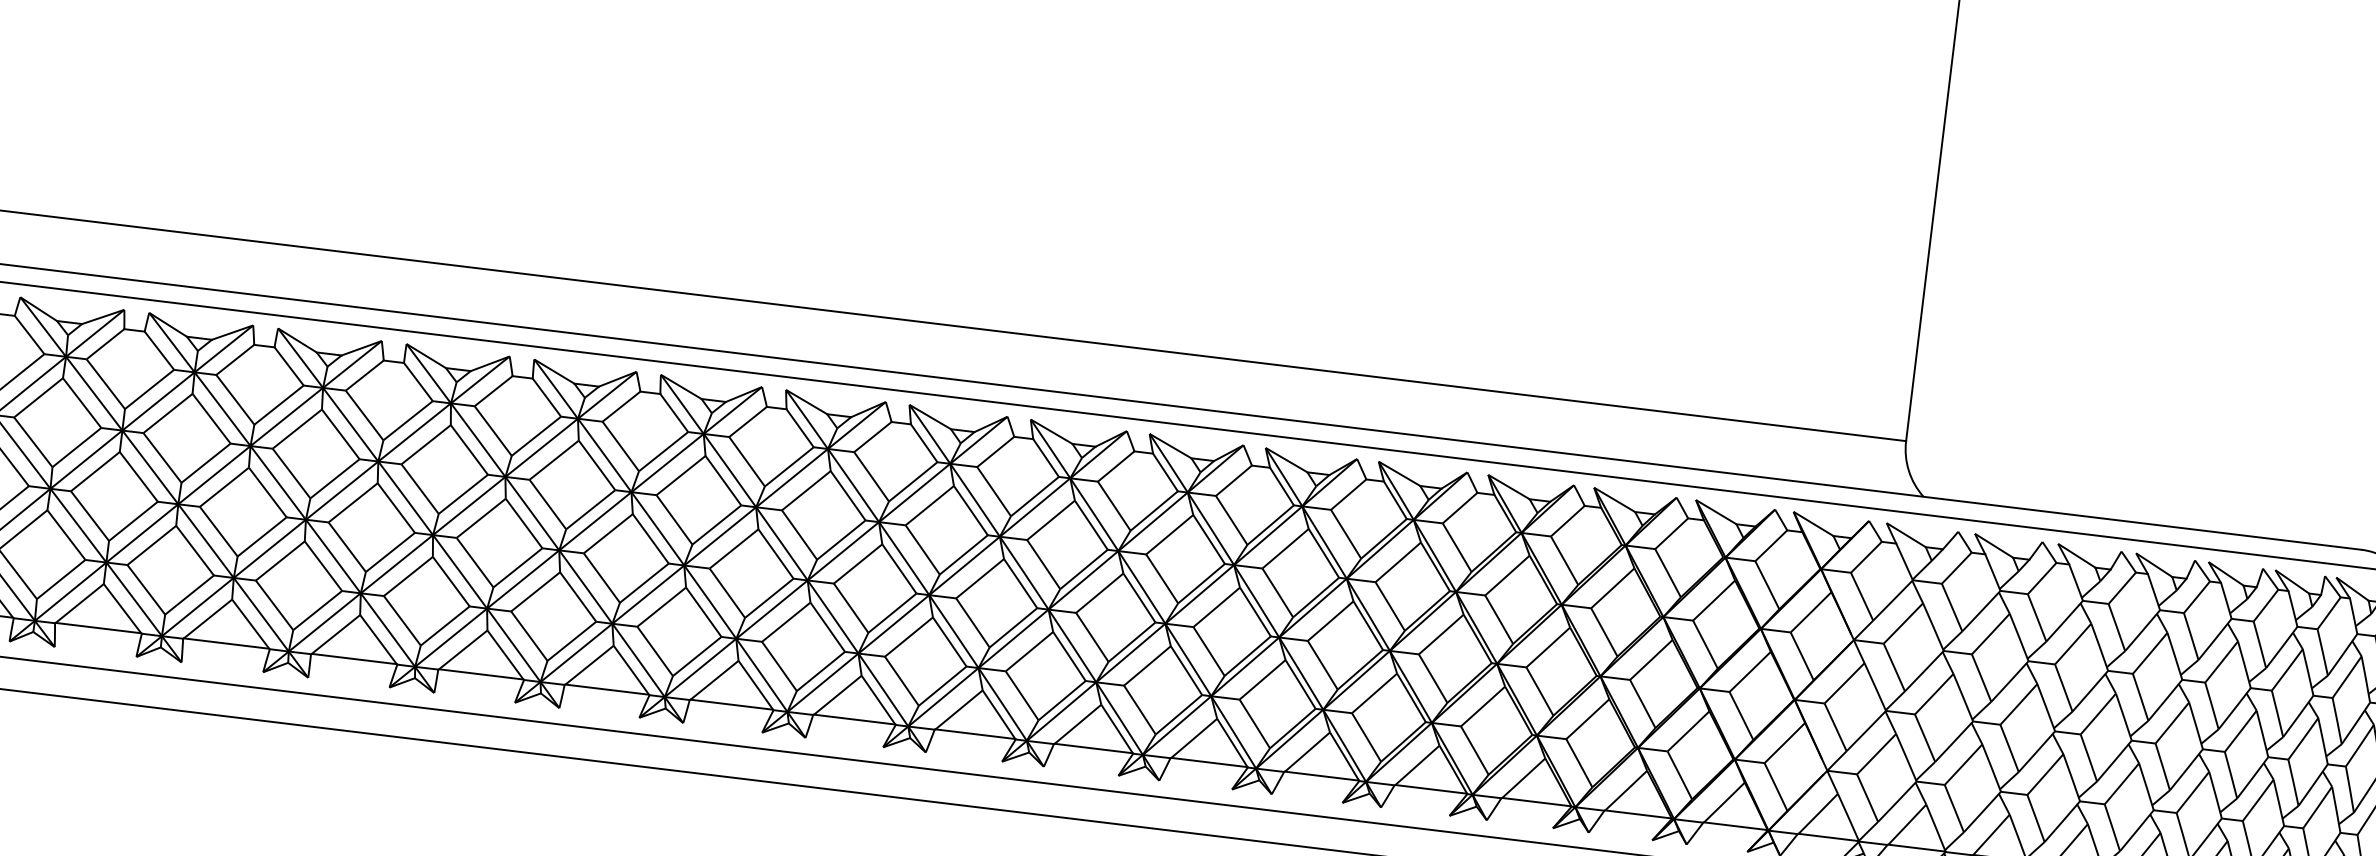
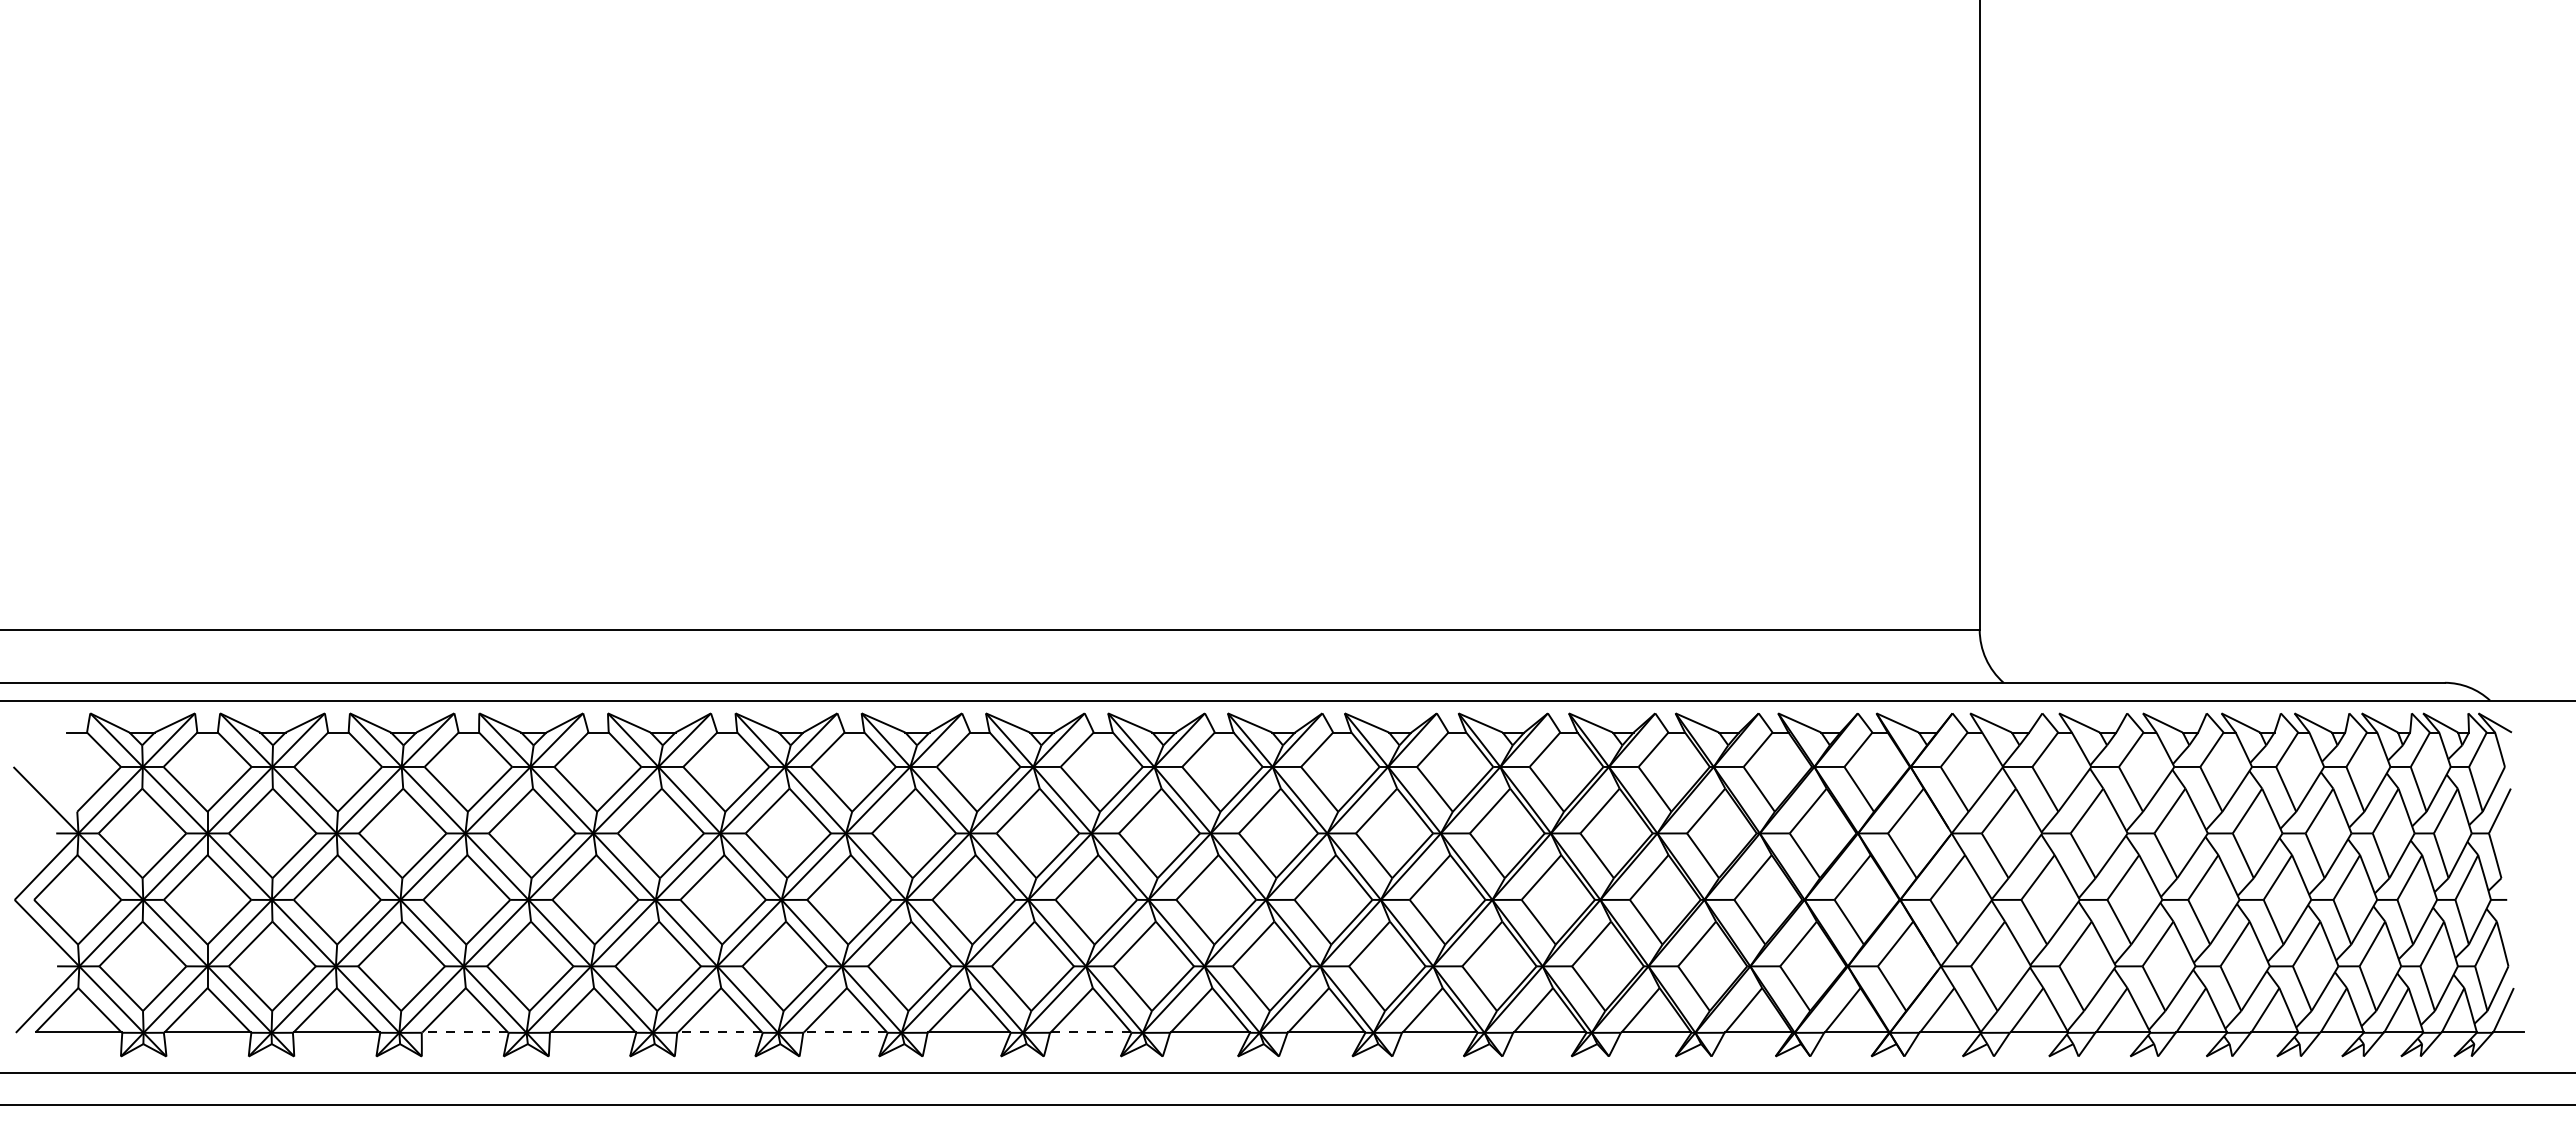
line: (354, 659) -> (465, 1032), solid -> dashed
line: (606, 689) -> (719, 1032), solid -> dashed
line: (731, 704) -> (845, 1032), solid -> dashed
line: (974, 734) -> (1090, 1032), solid -> dashed

